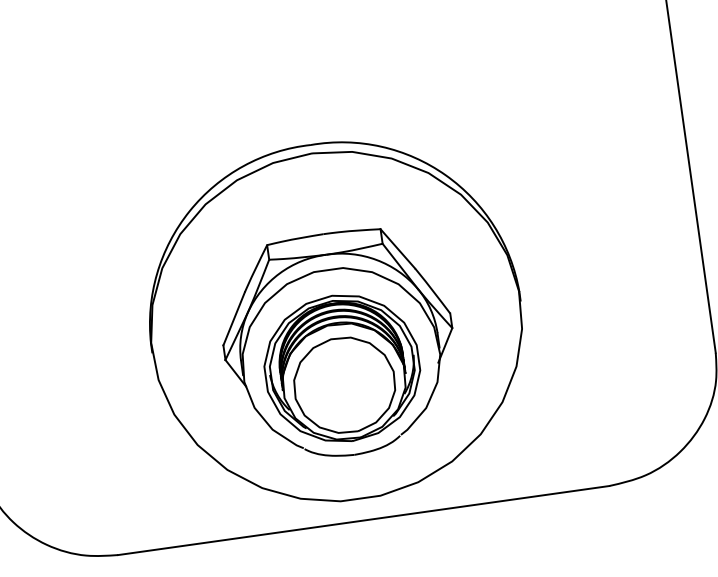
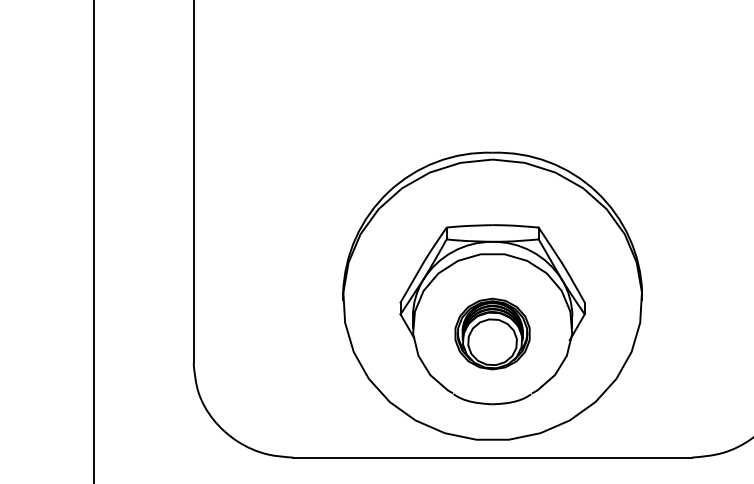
part: (342, 367) -> (492, 333), size x0.6

